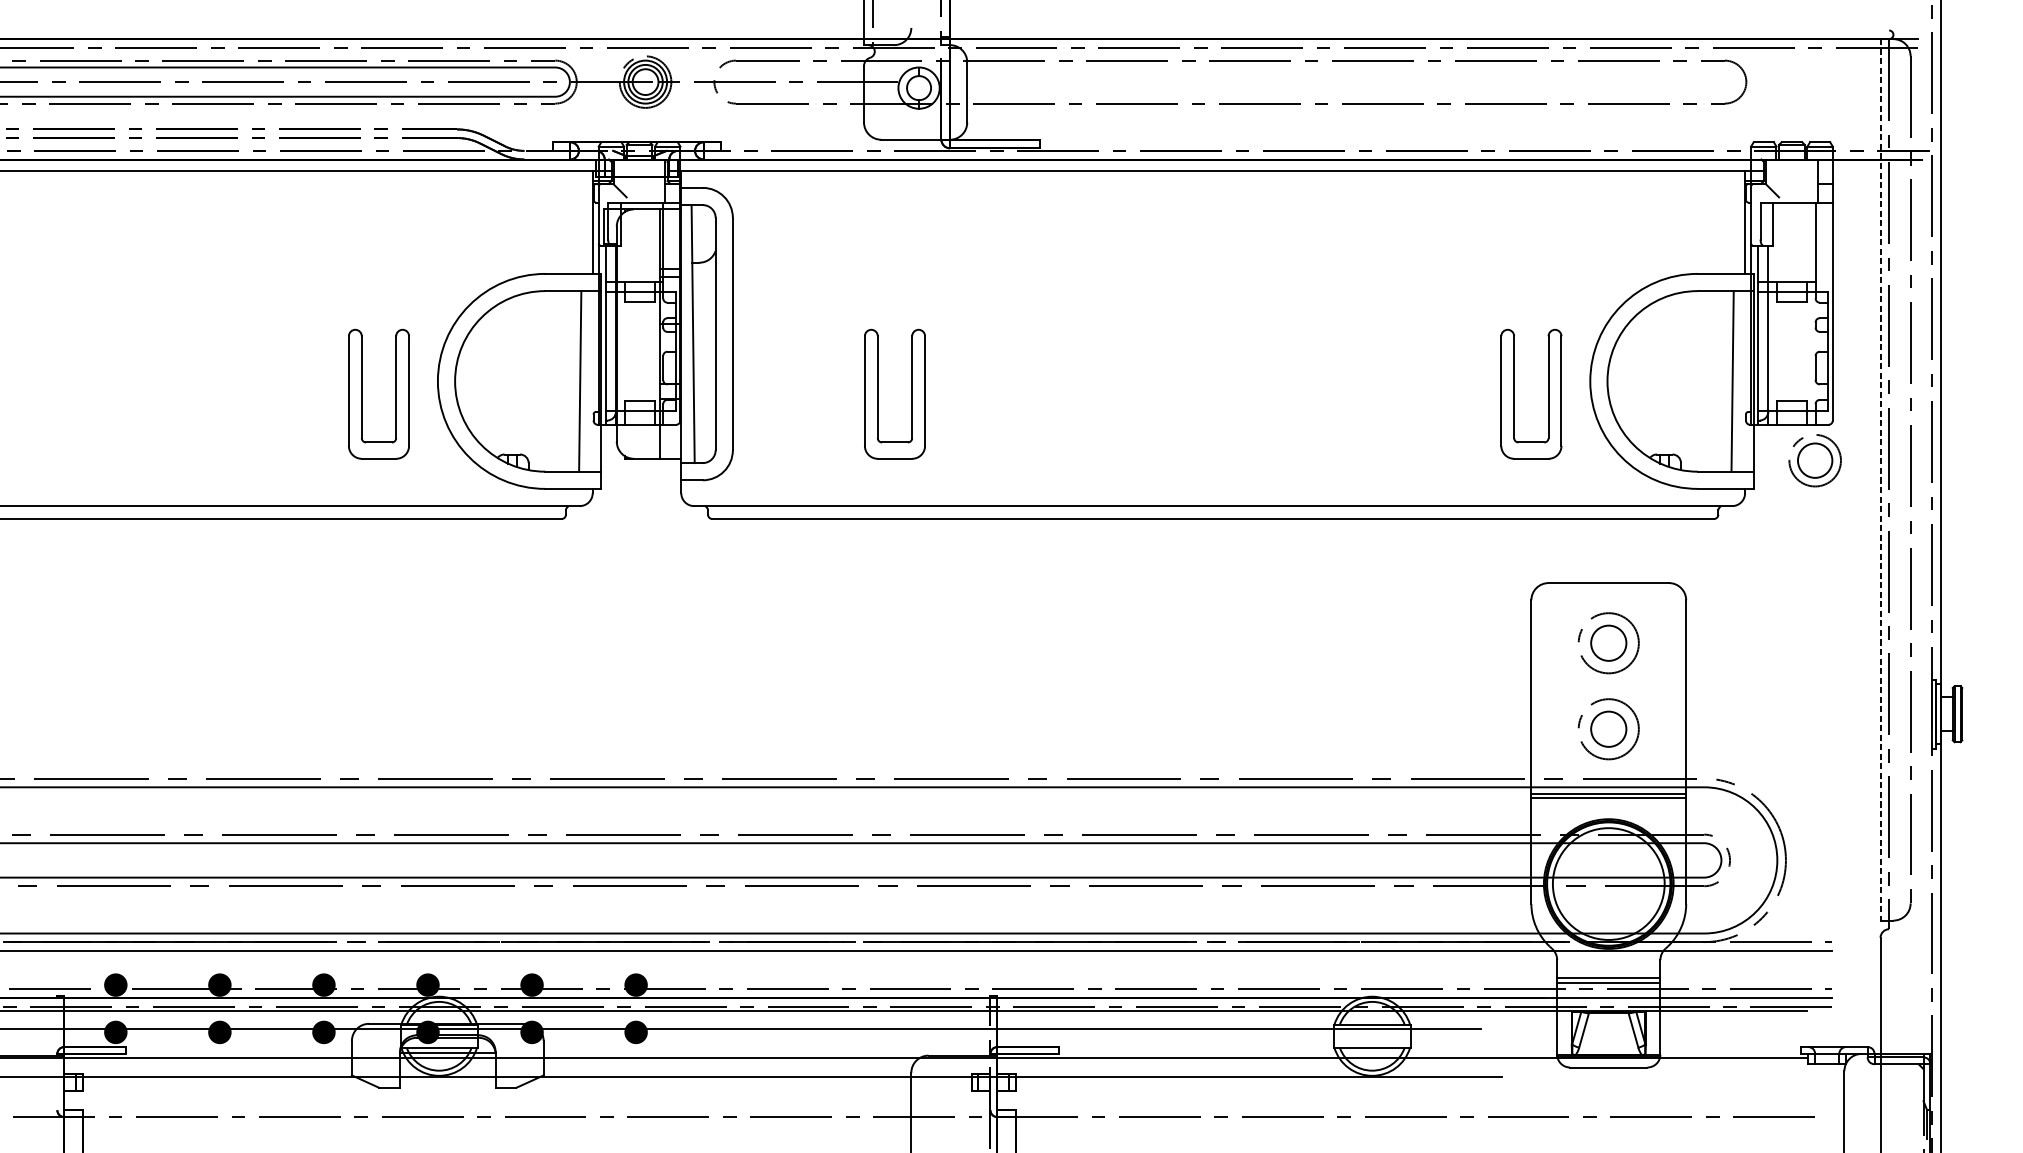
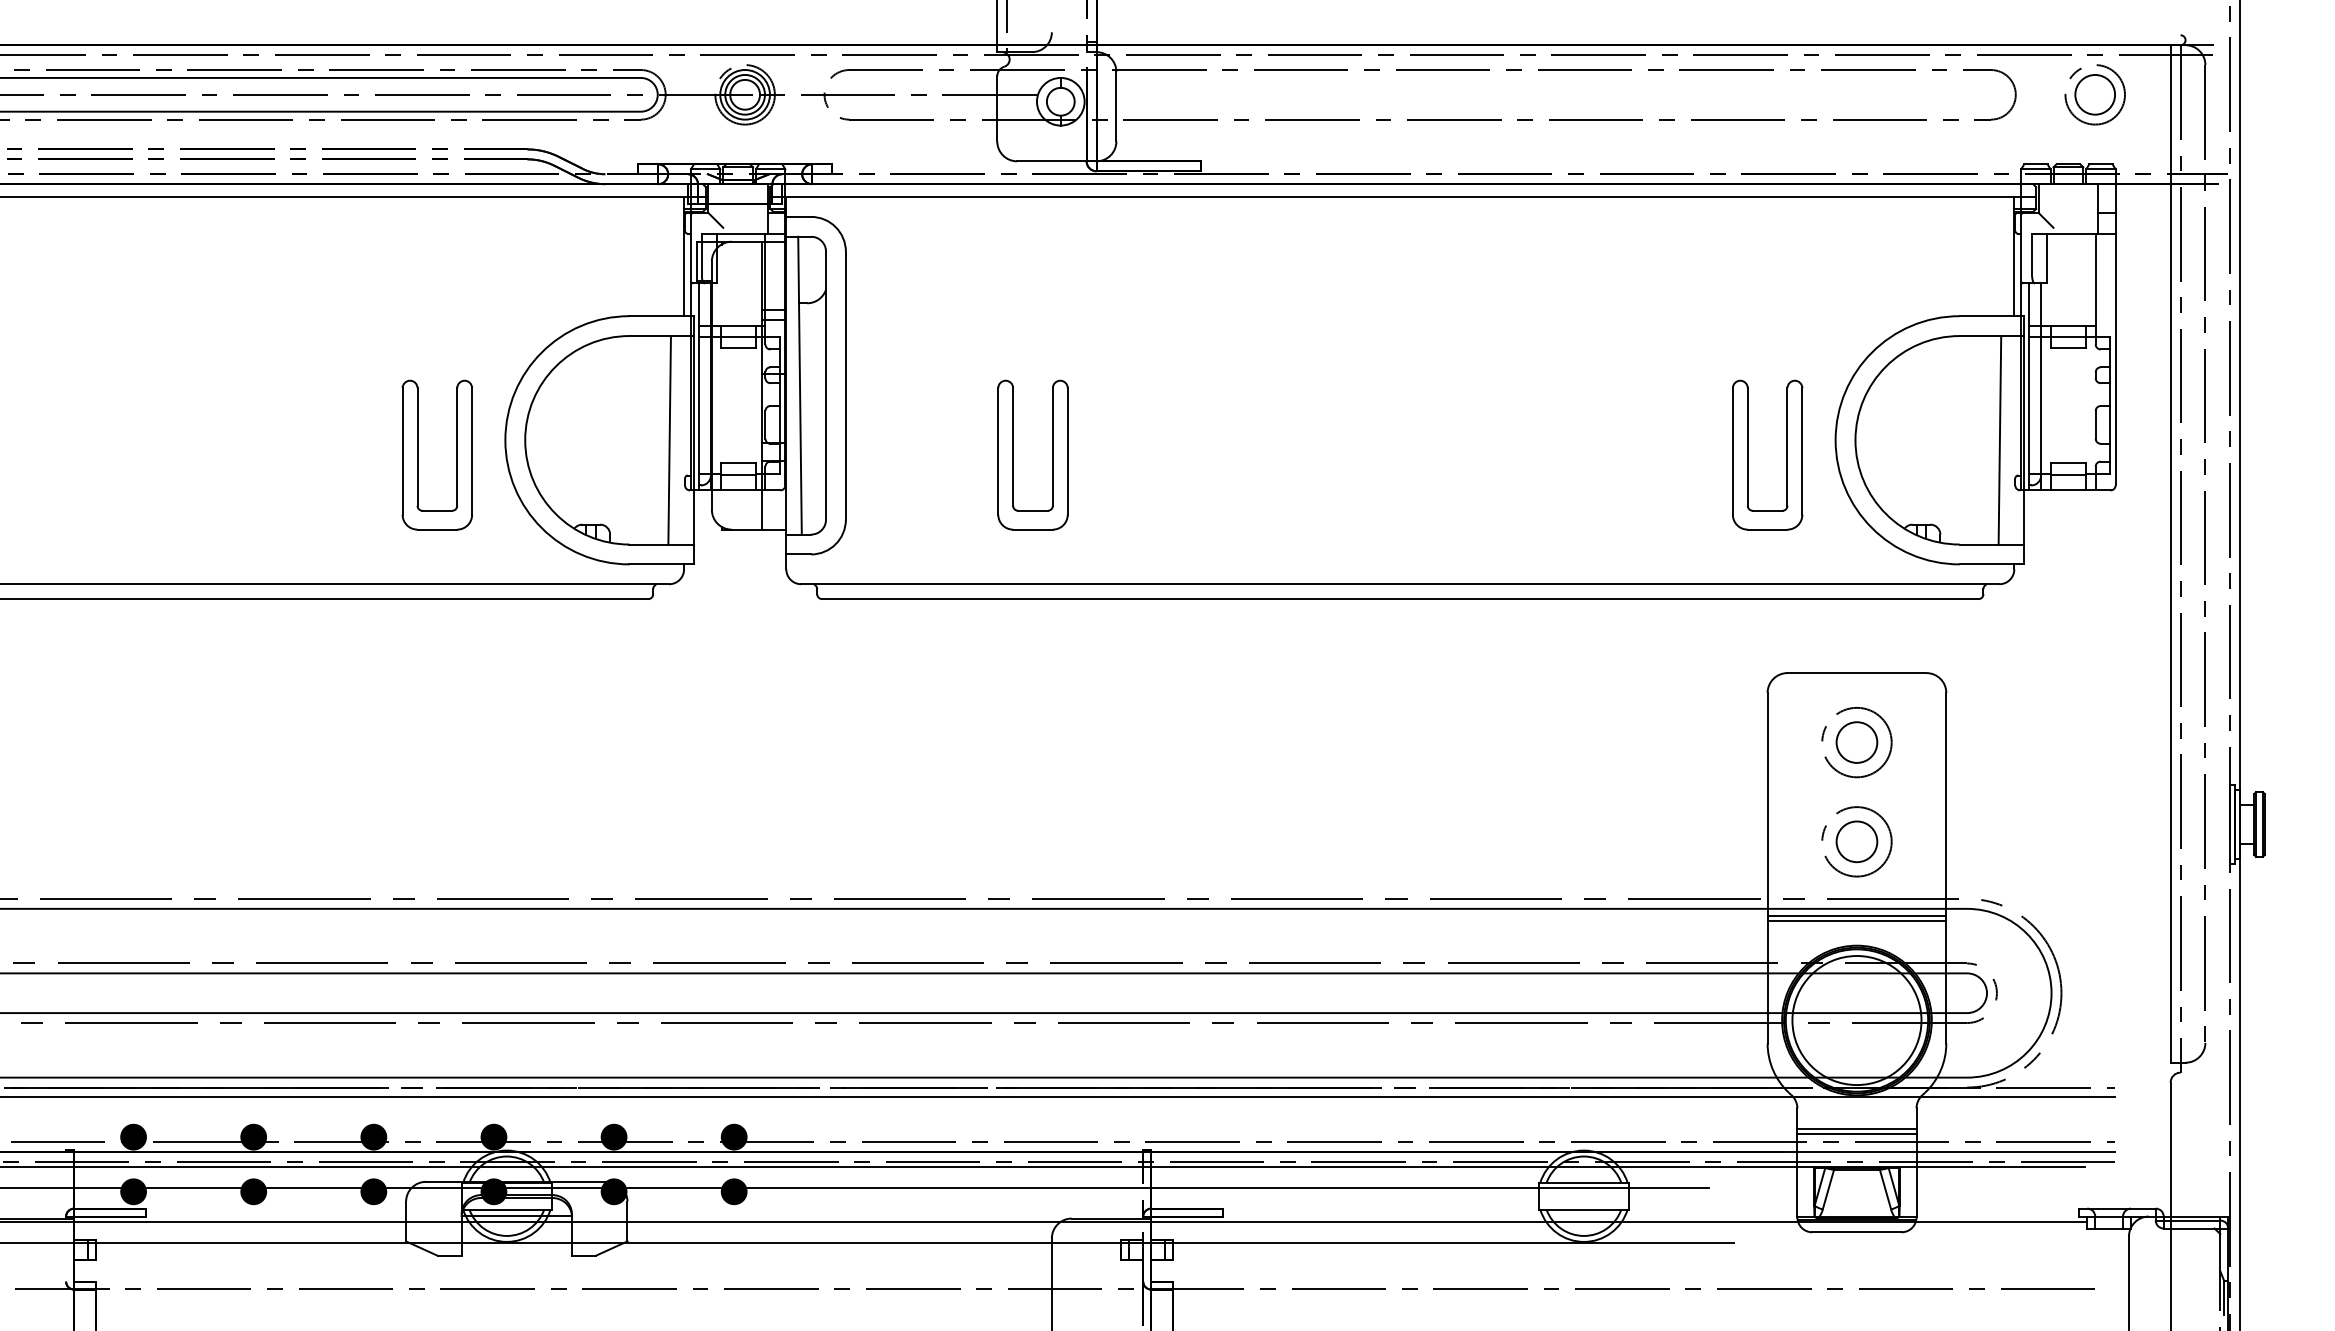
part: (1814, 460) -> (2094, 94), moved
line: (1880, 479) -> (2170, 553), dashed -> solid

